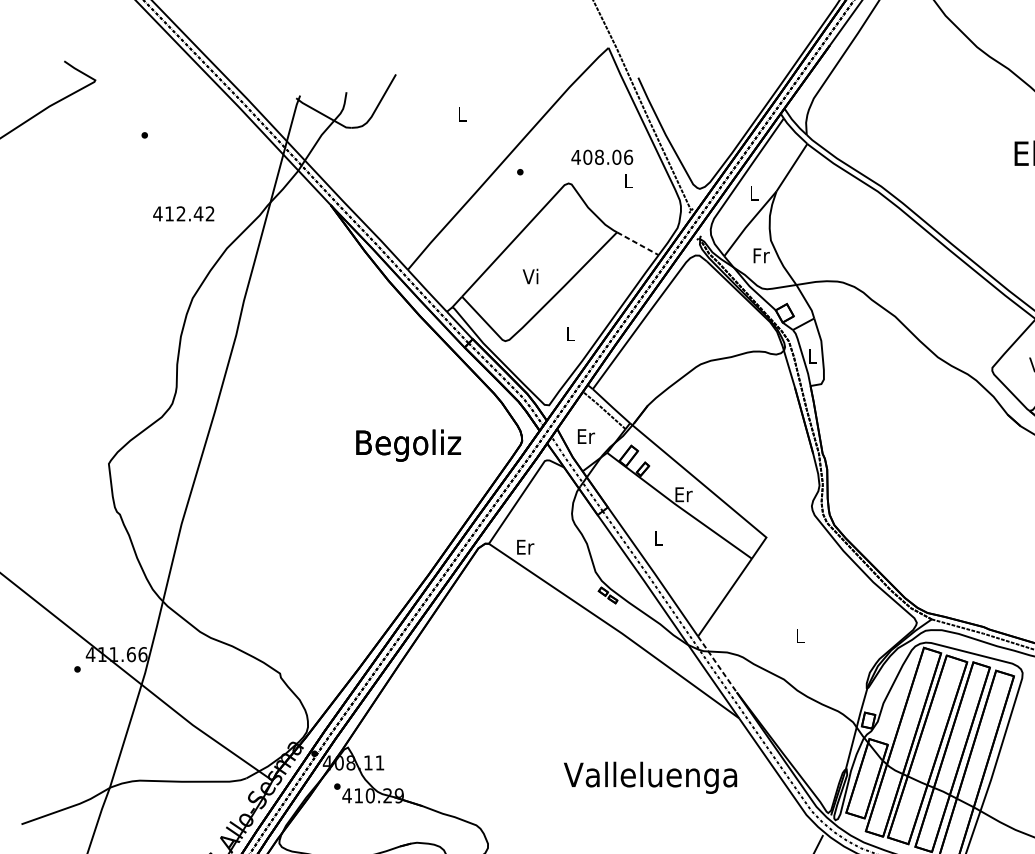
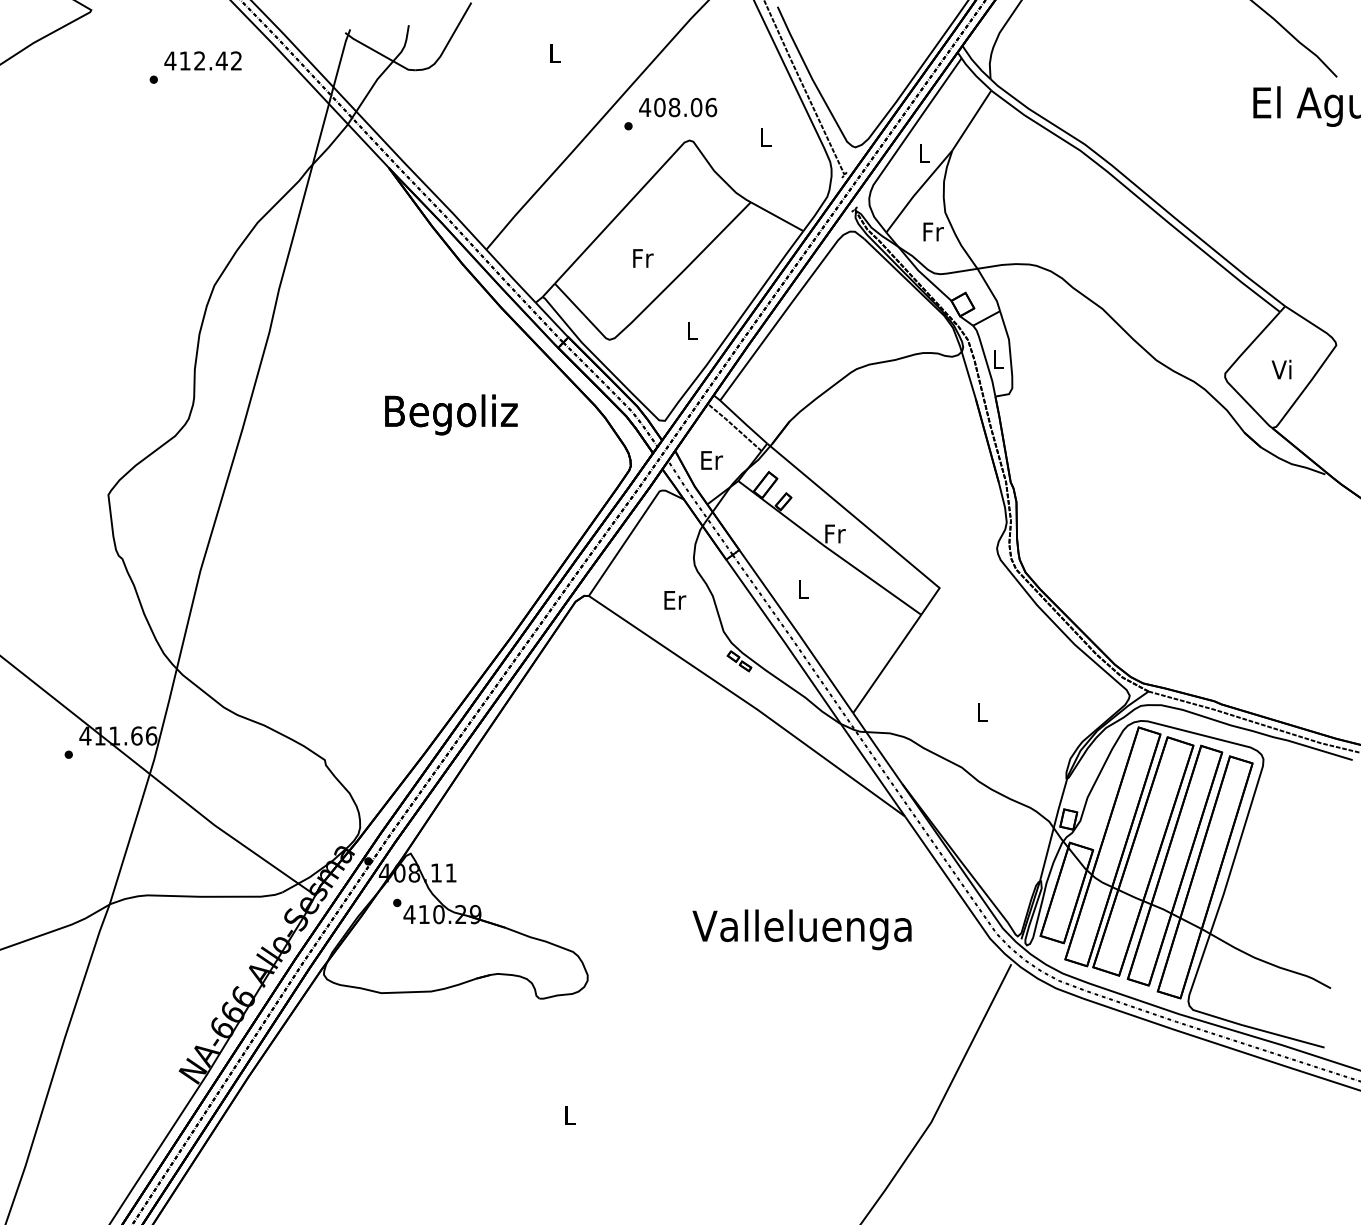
text: (602, 157) -> (678, 107), moved
text: (183, 213) -> (202, 60), moved
line: (638, 243) -> (777, 216), dashed -> solid
text: (531, 276) -> (642, 257), Vi -> Fr
text: (408, 445) -> (451, 414), moved
text: (684, 494) -> (835, 533), Er -> Fr
text: (525, 547) -> (675, 600), moved
line: (717, 664) -> (877, 748), dashed -> solid
text: (650, 777) -> (801, 929), moved

